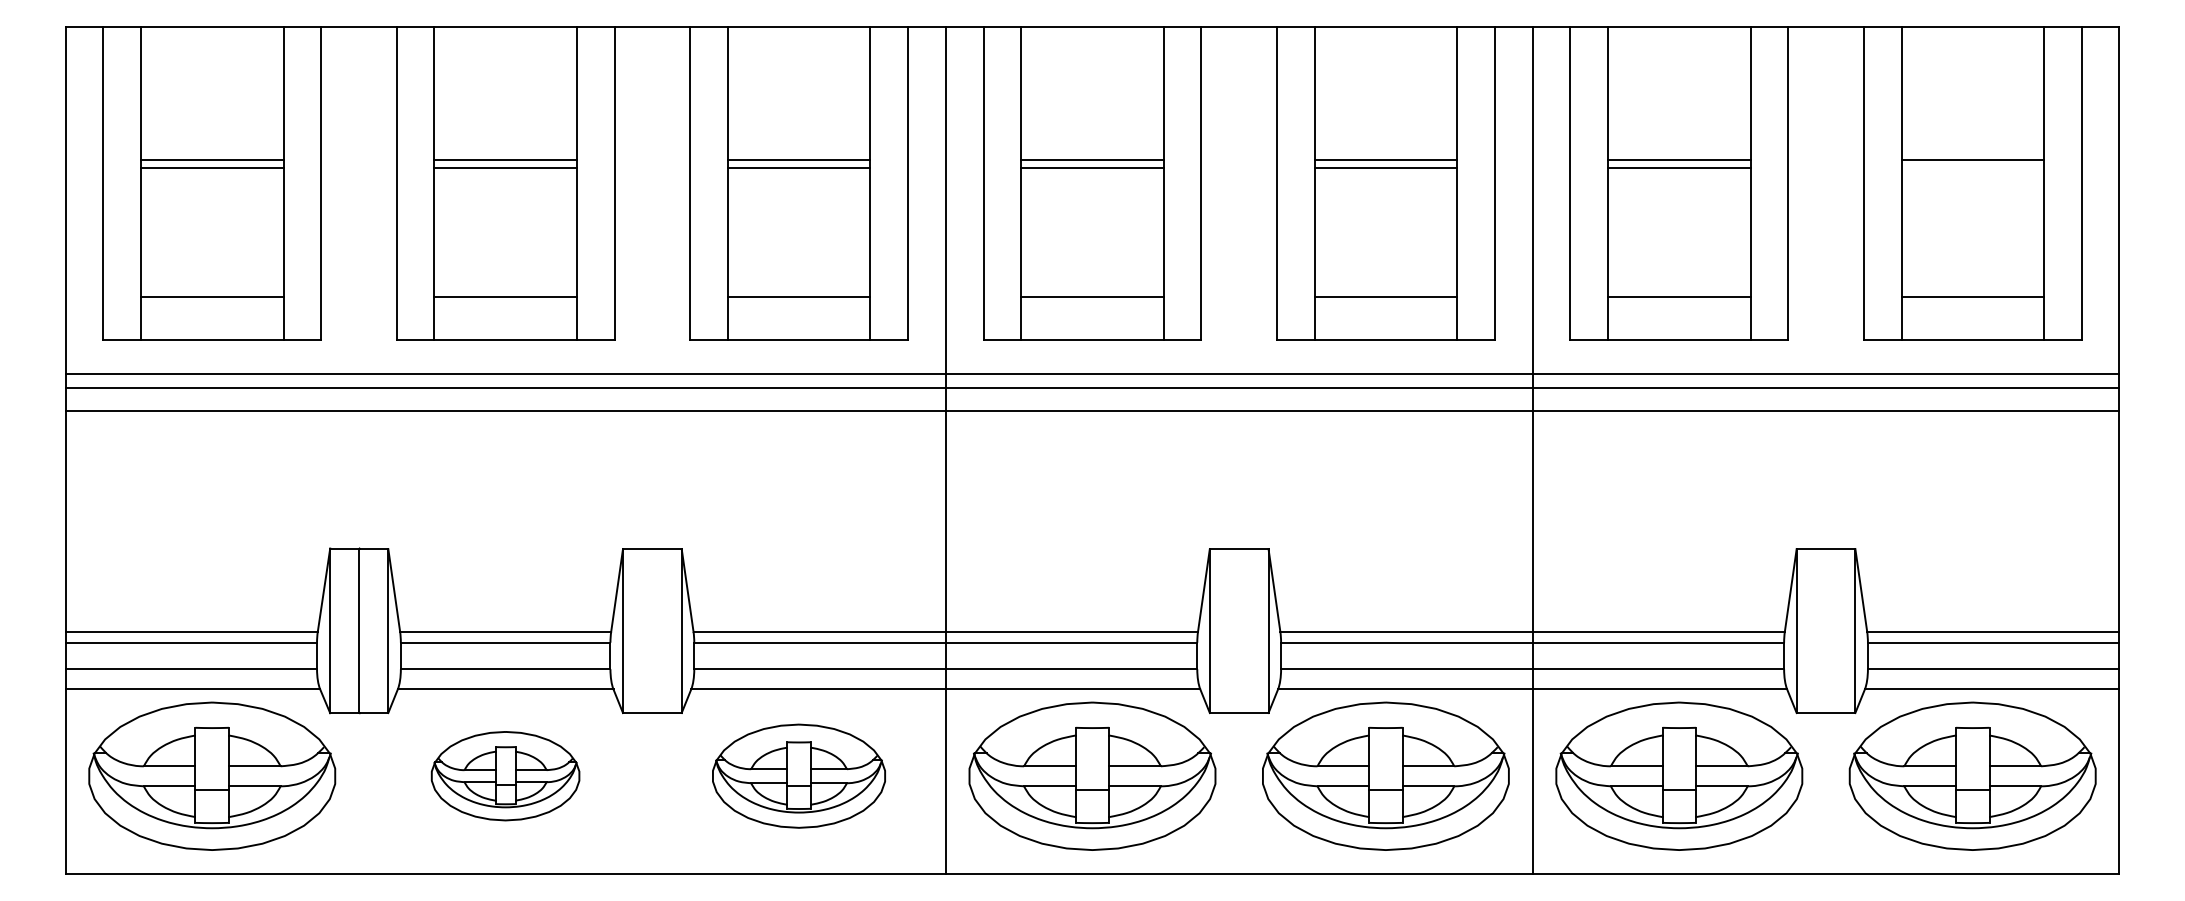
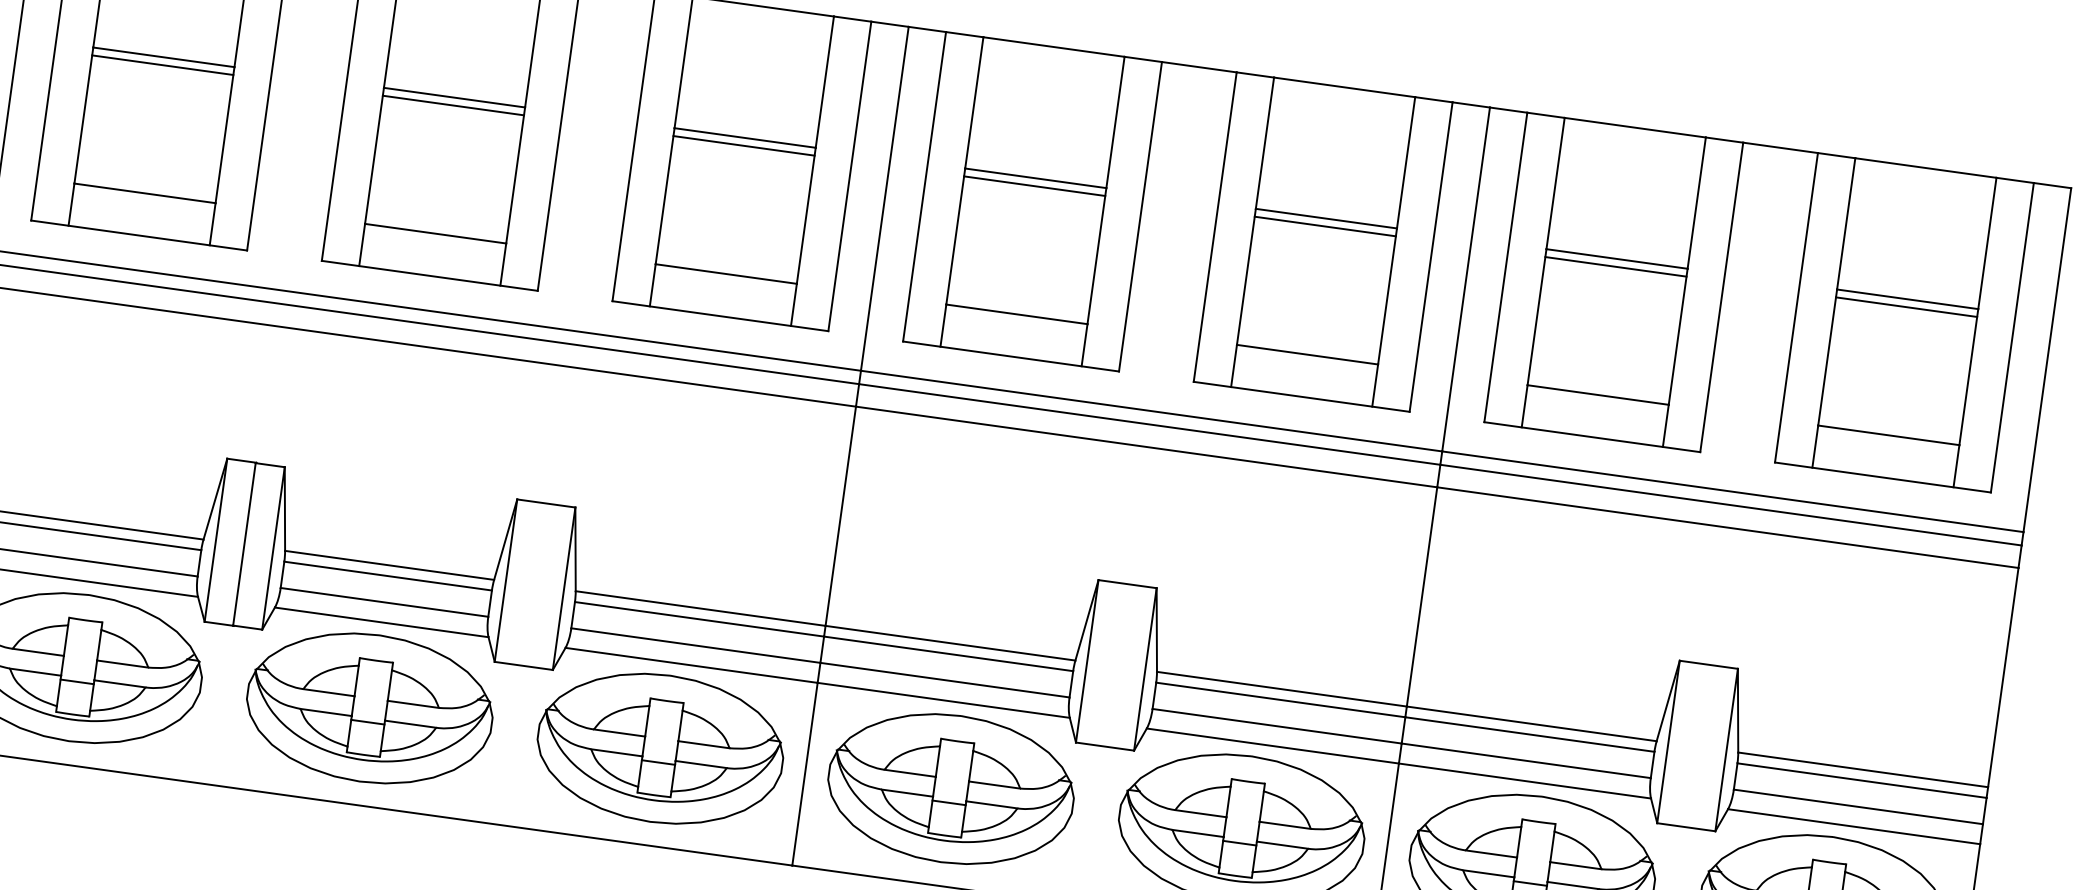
line: (1972, 167) -> (1906, 307), added
part: (505, 775) -> (369, 707), size x1.67
part: (798, 775) -> (659, 747), size x1.43

